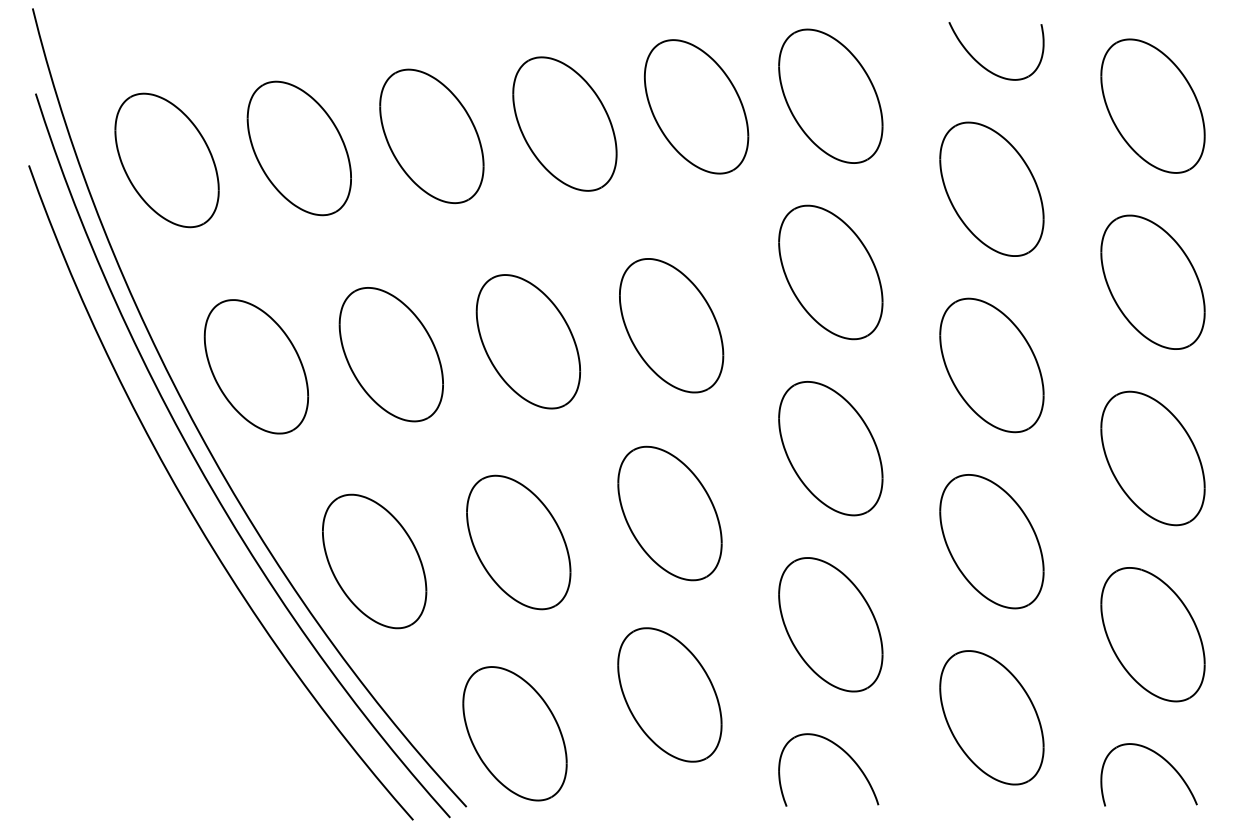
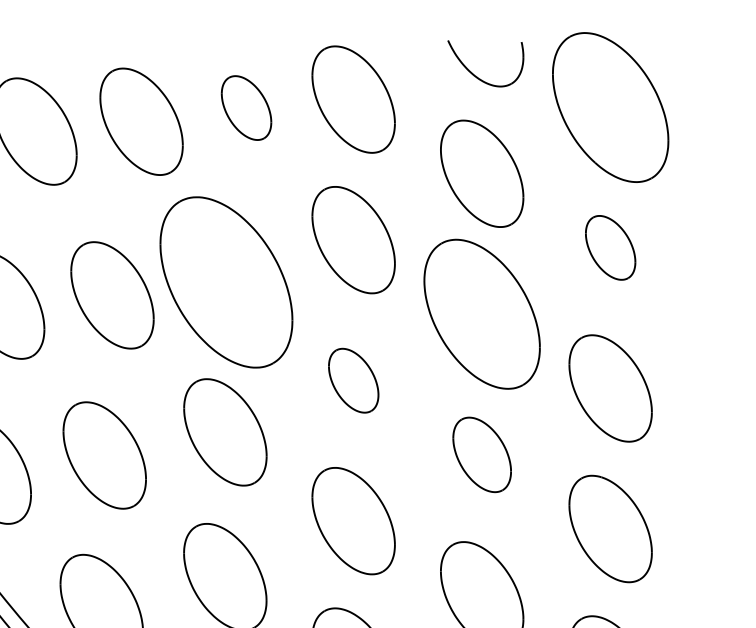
part: (1152, 105) -> (610, 106), size x1.4
part: (696, 106) -> (246, 107), size x0.6
part: (1152, 281) -> (610, 247), size x0.6
part: (671, 325) -> (226, 282), size x1.6
part: (991, 365) -> (481, 314), size x1.4
part: (830, 448) -> (353, 380), size x0.6
part: (991, 541) -> (481, 454), size x0.7

